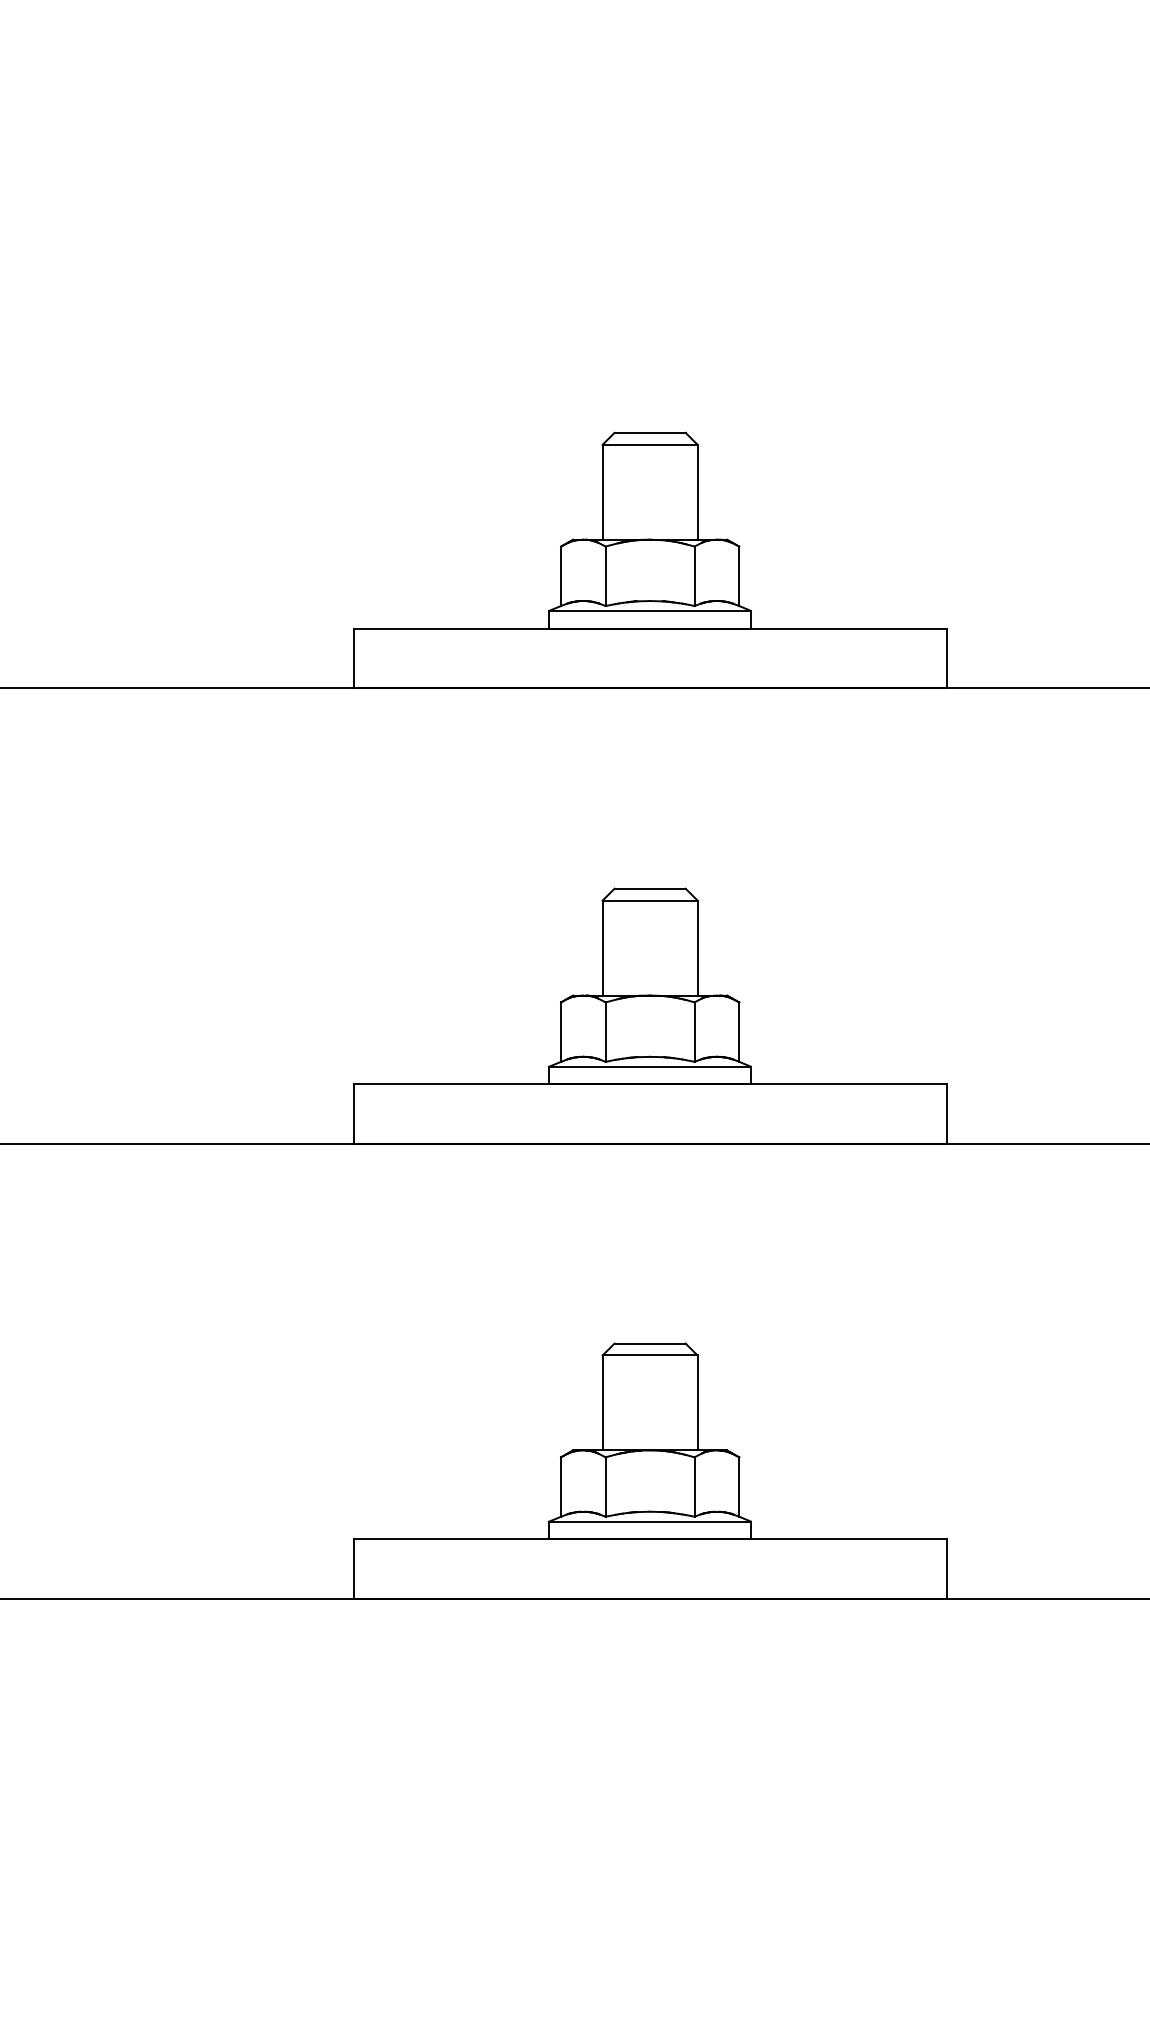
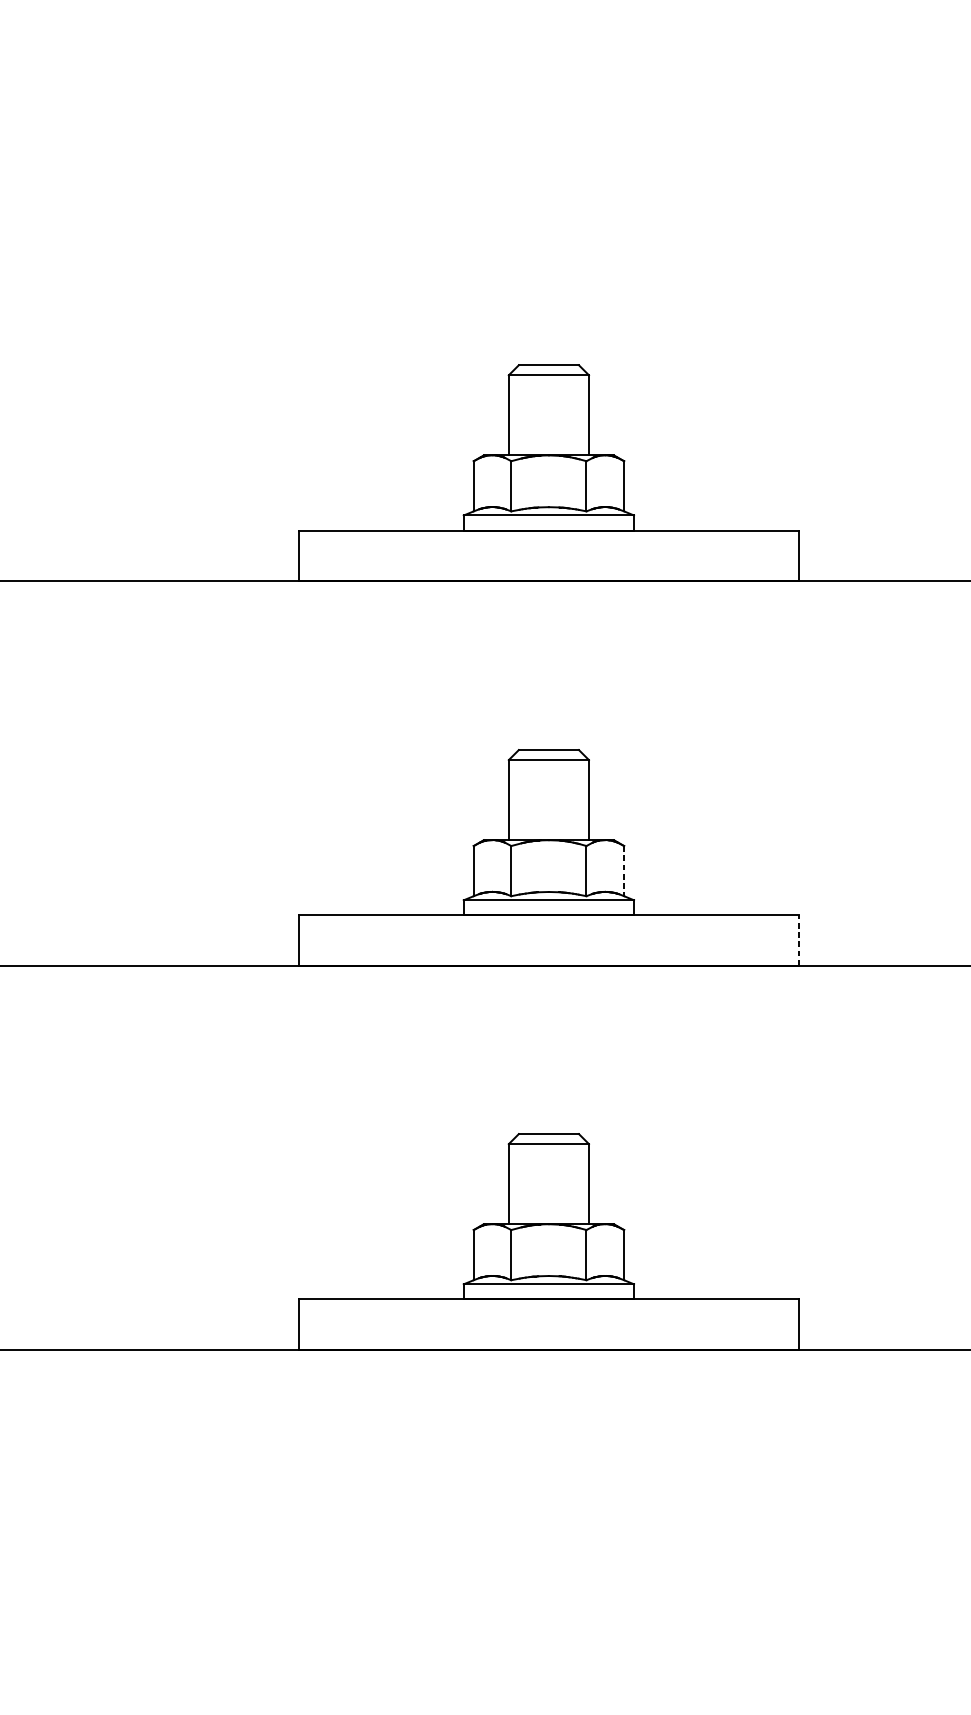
line: (739, 1032) -> (624, 871), solid -> dashed
line: (946, 1114) -> (799, 940), solid -> dashed

